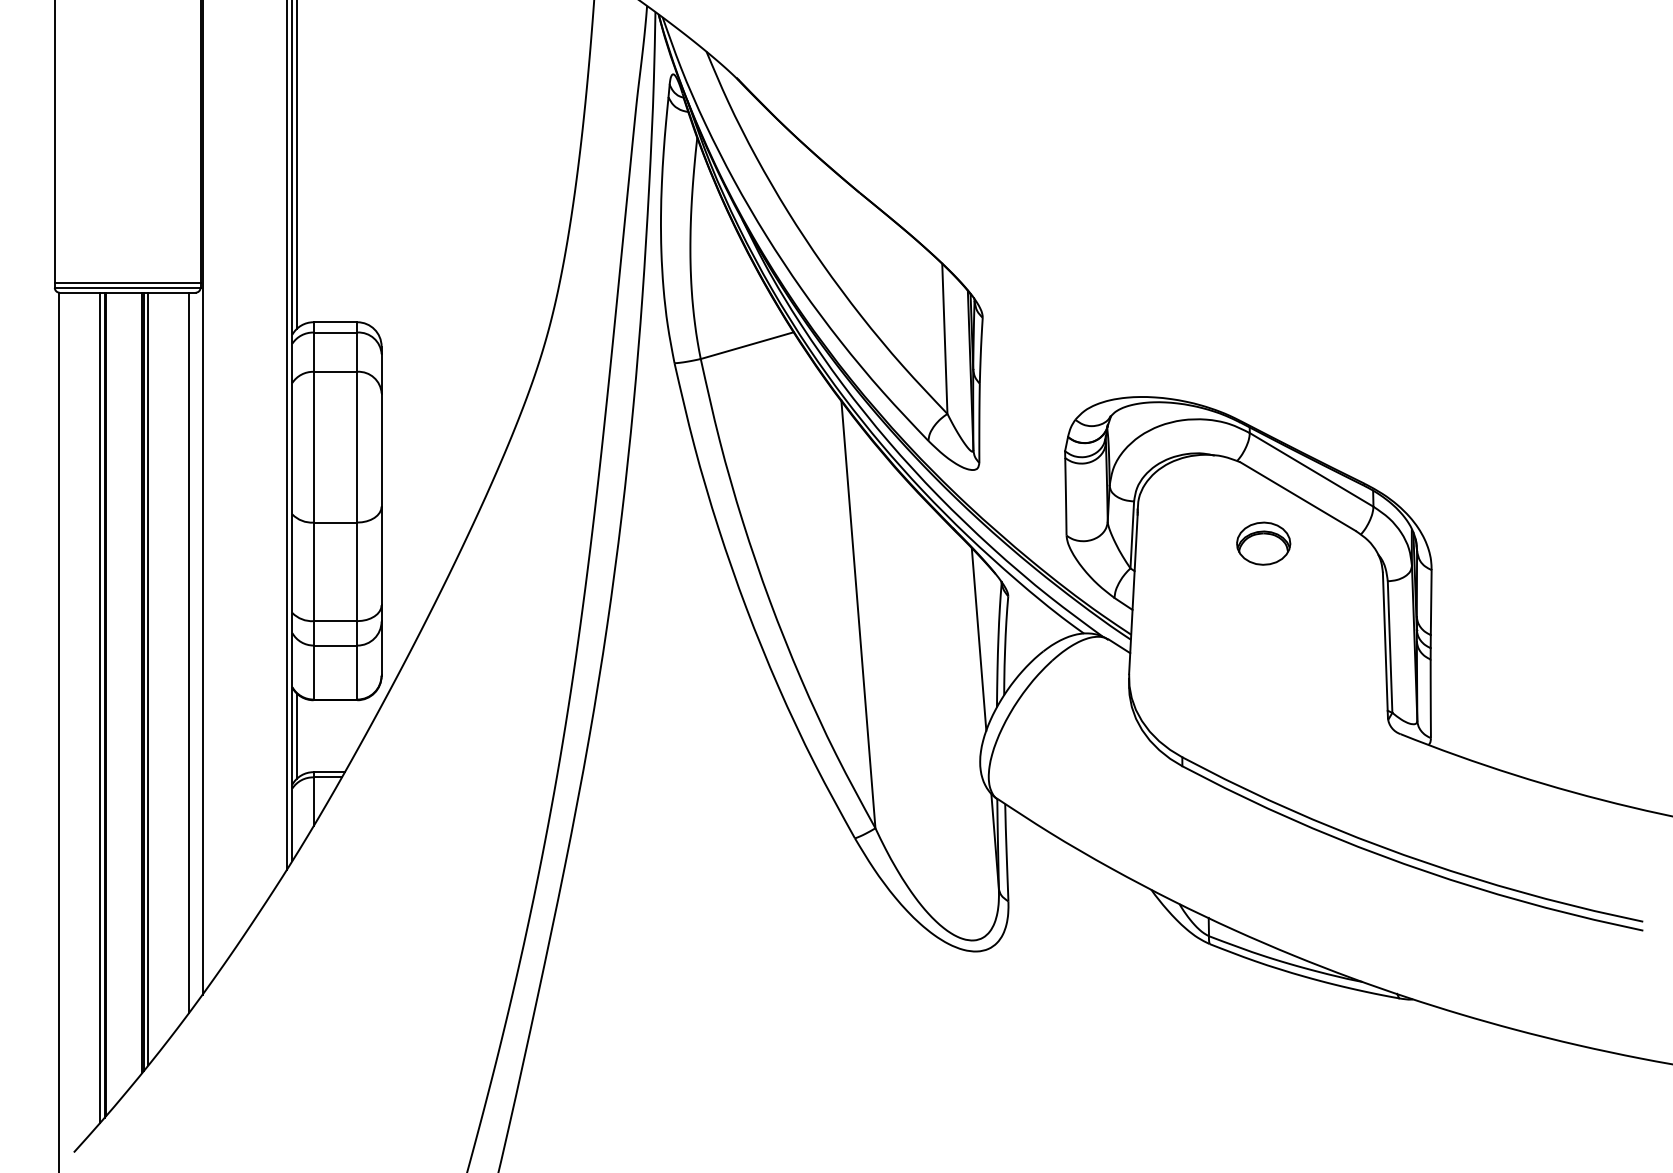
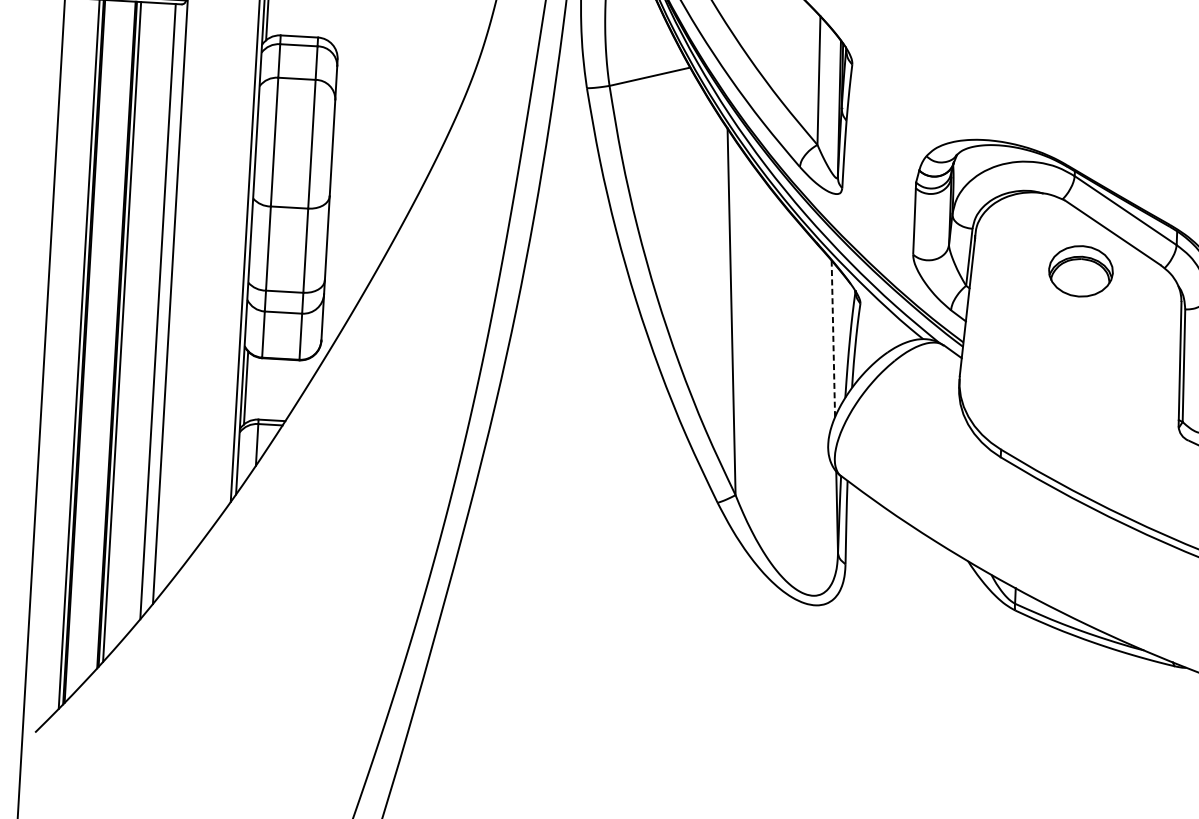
part: (1263, 543) -> (1080, 271), size x1.4
line: (979, 639) -> (833, 339), solid -> dashed

